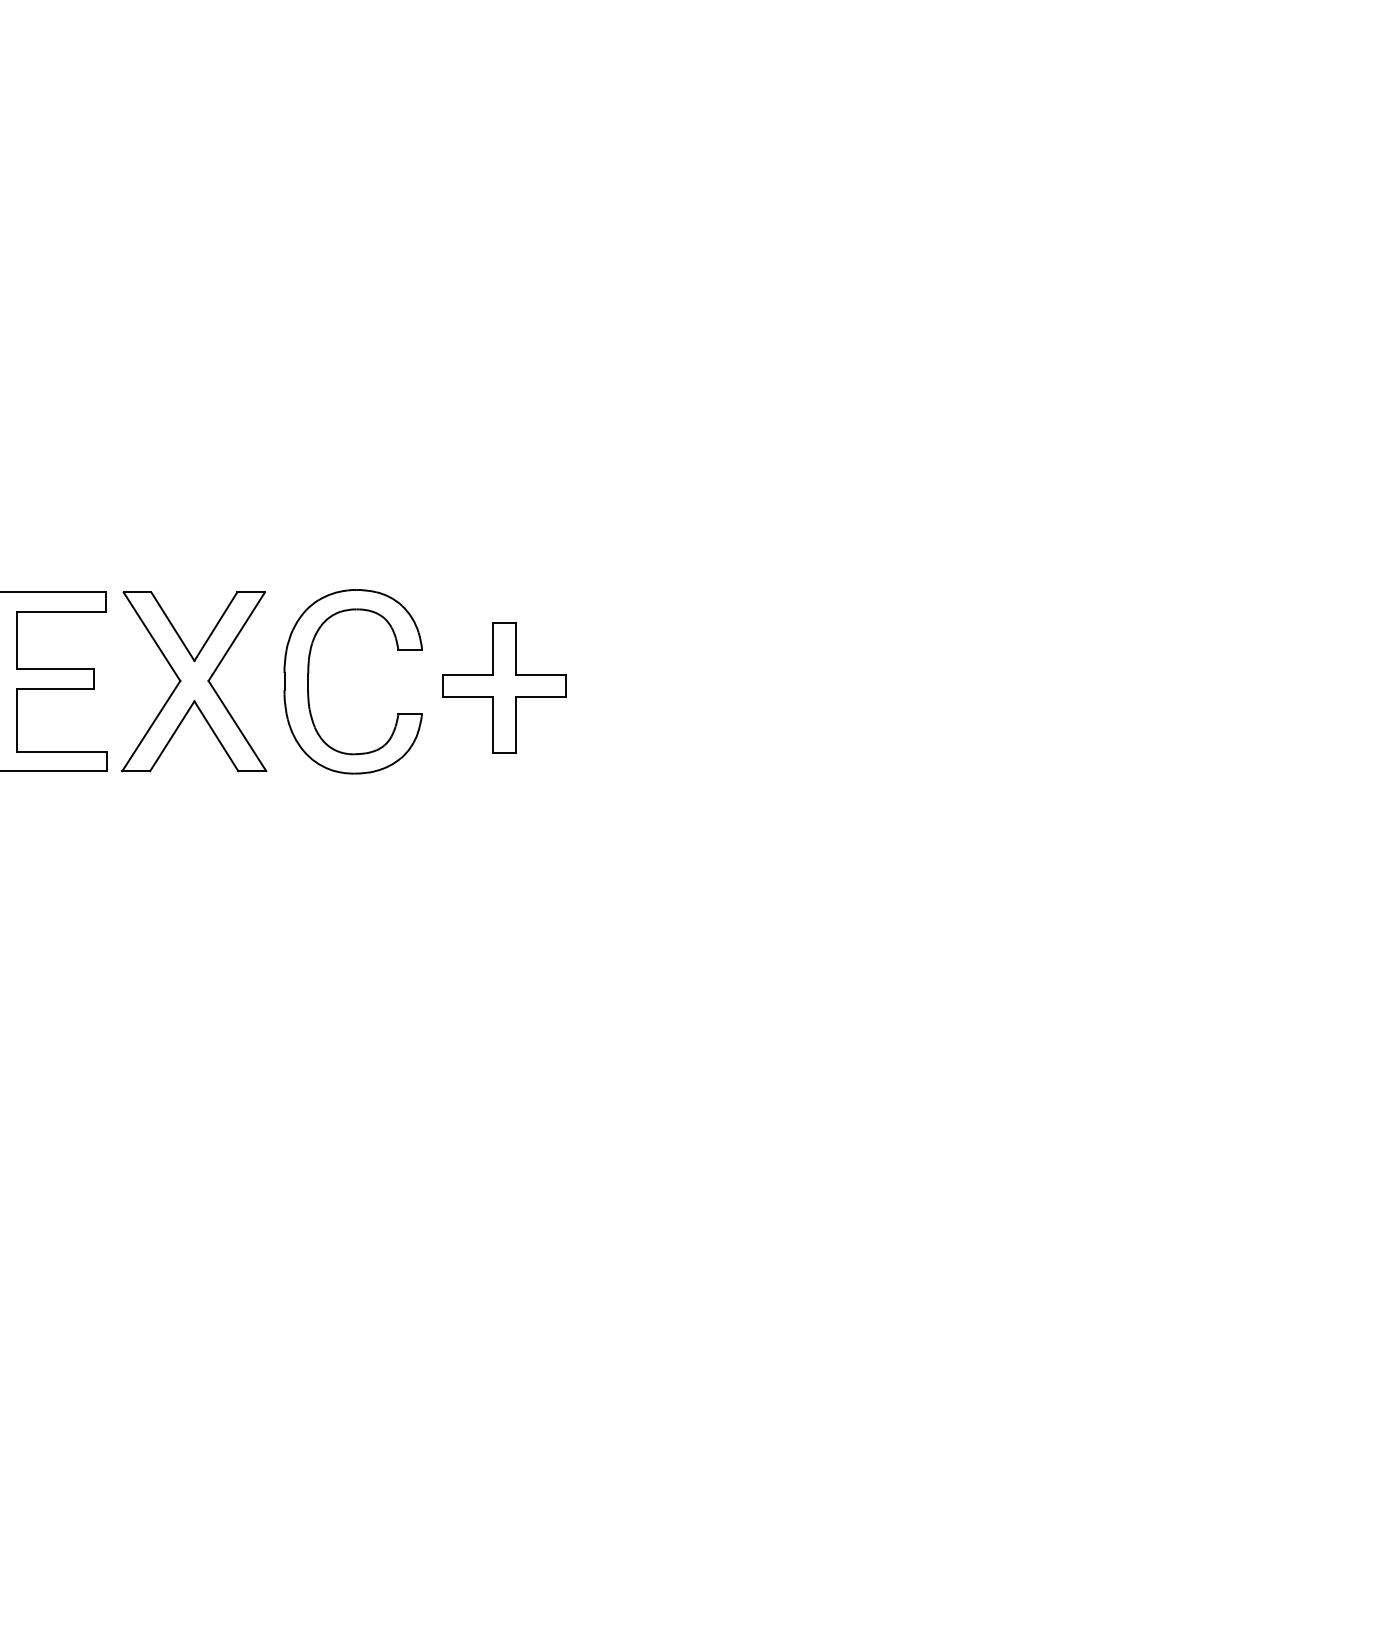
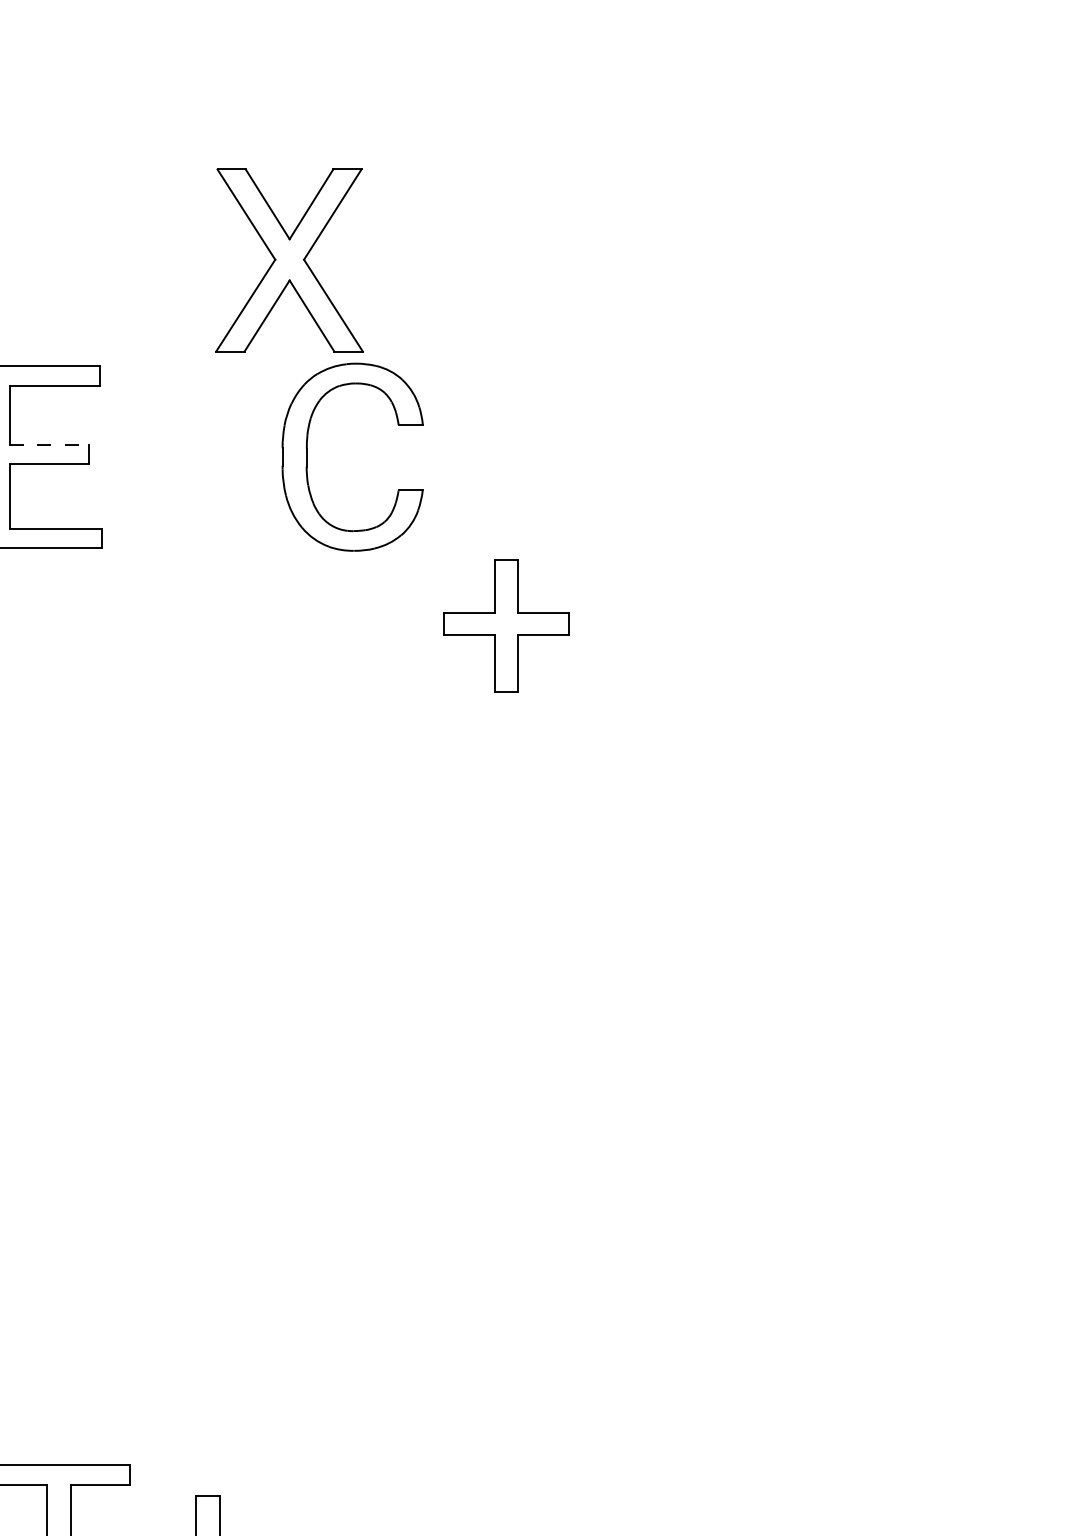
line: (55, 669) -> (49, 444), solid -> dashed
part: (194, 681) -> (289, 260), moved
part: (504, 687) -> (506, 625), moved

